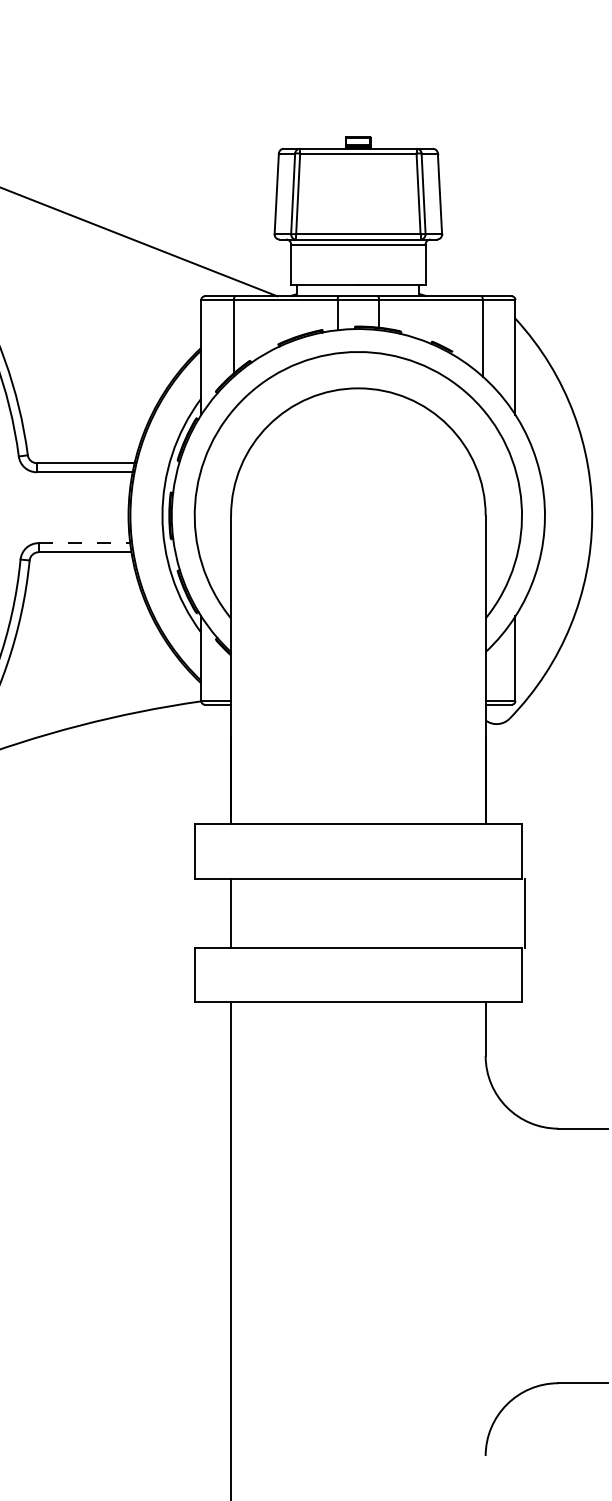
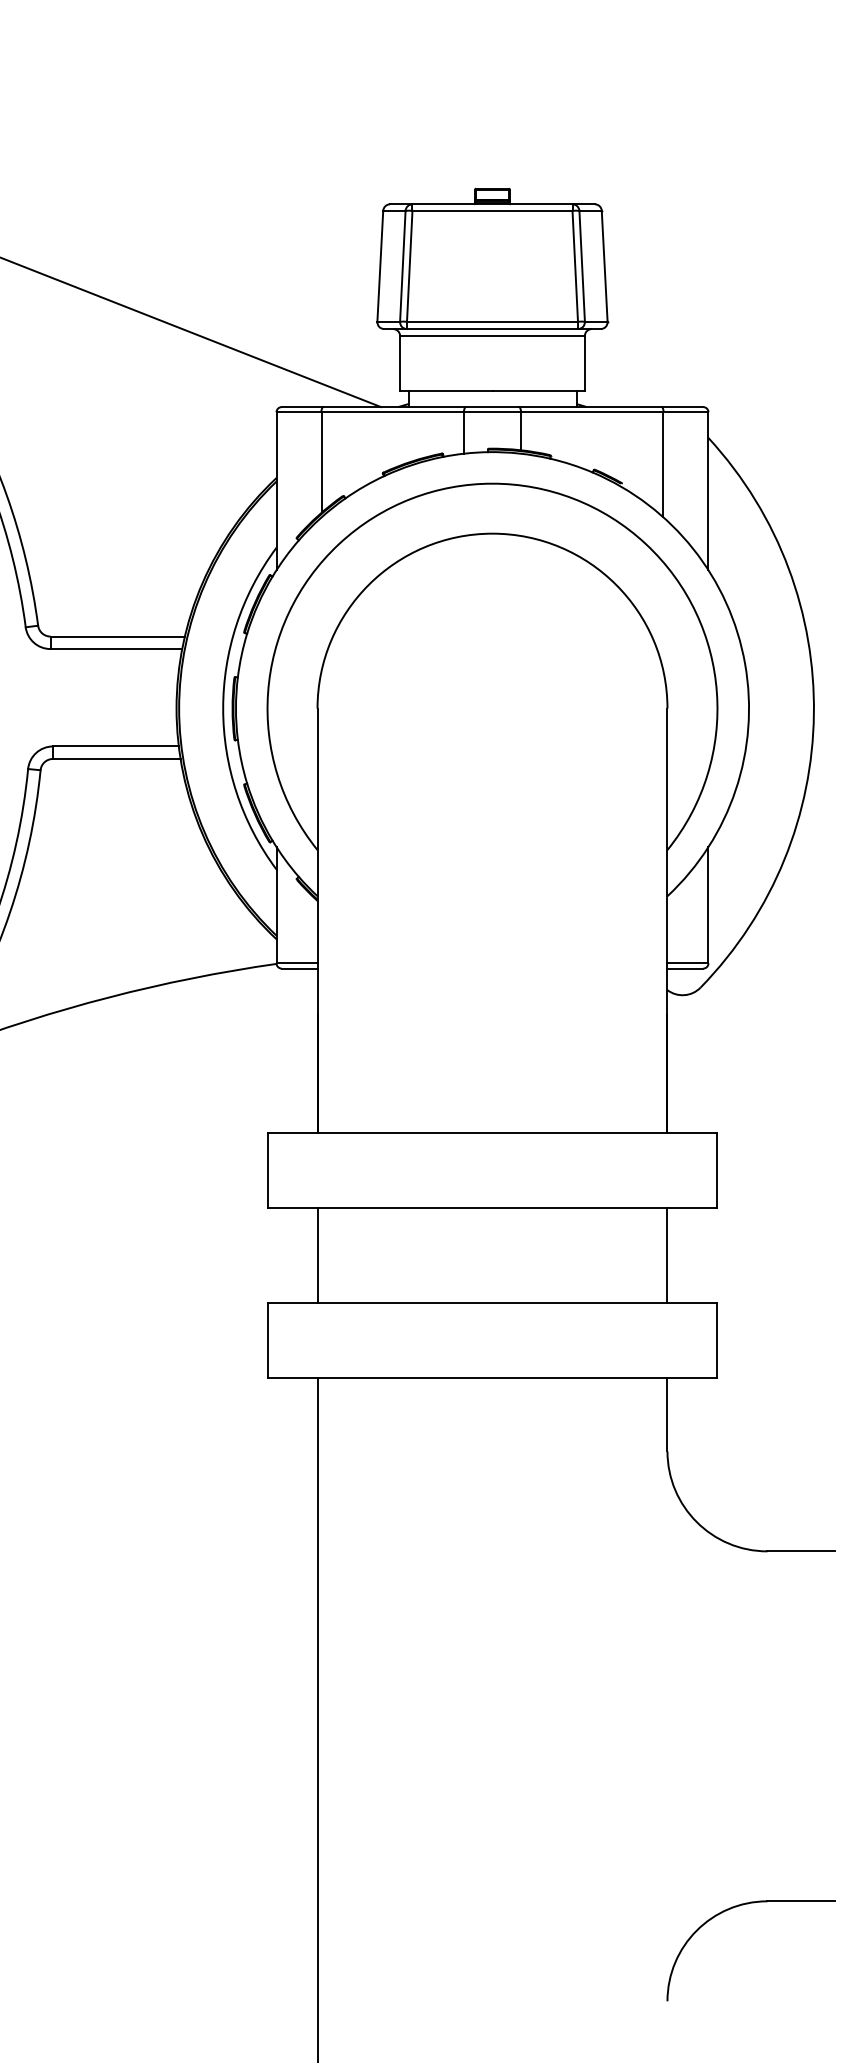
line: (84, 543) -> (116, 746), dashed -> solid
line: (524, 912) -> (667, 1254), moved

